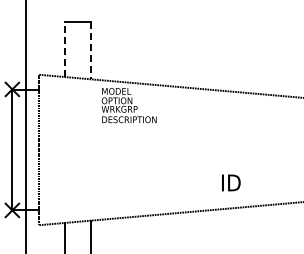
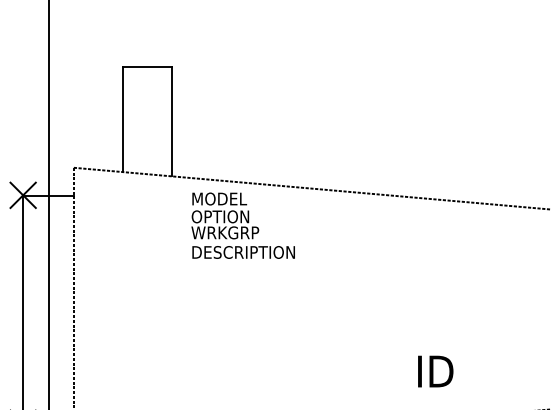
line: (65, 49) -> (123, 120), dashed -> solid
line: (91, 50) -> (172, 121), dashed -> solid

